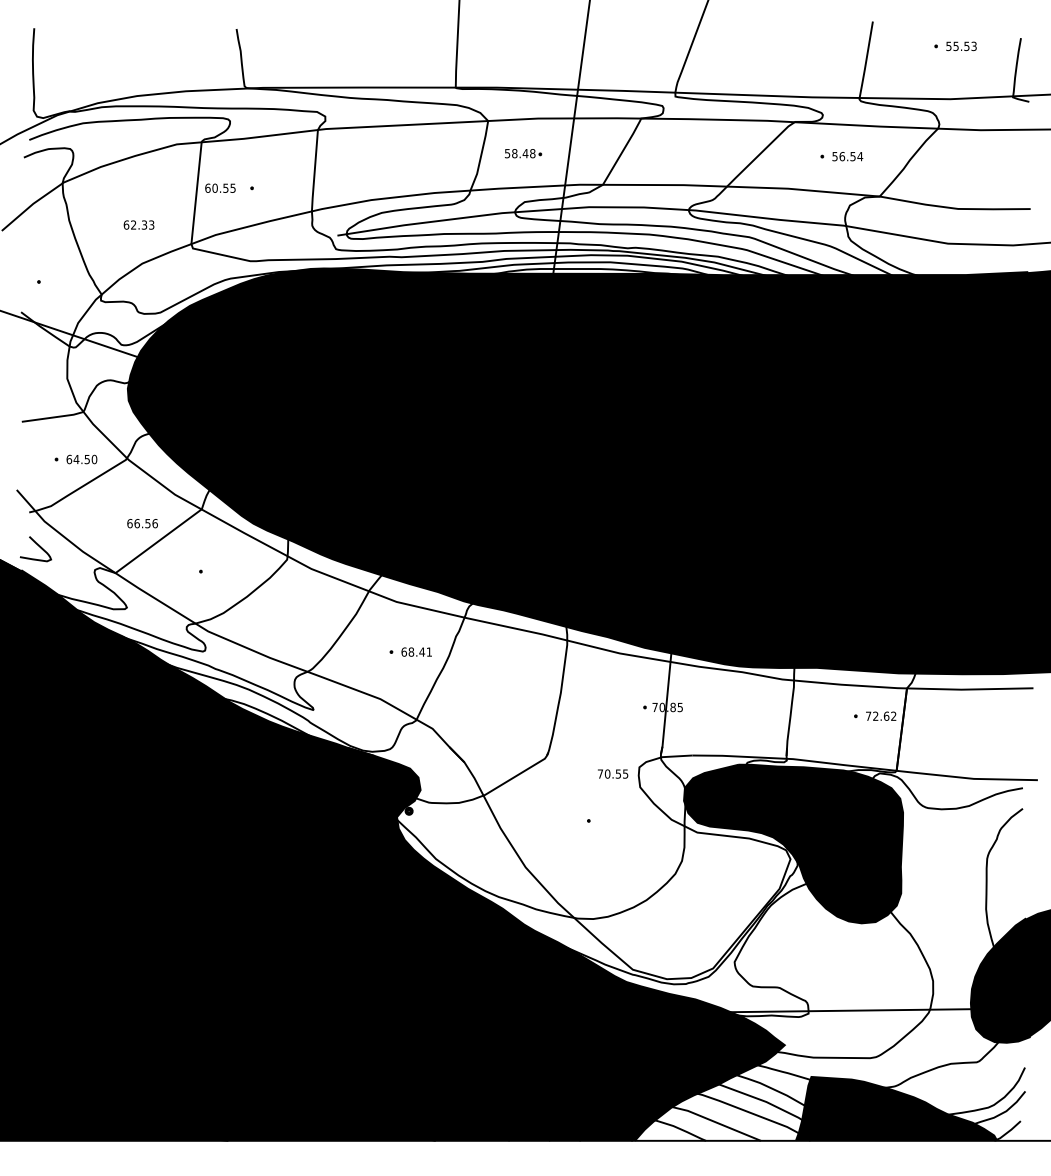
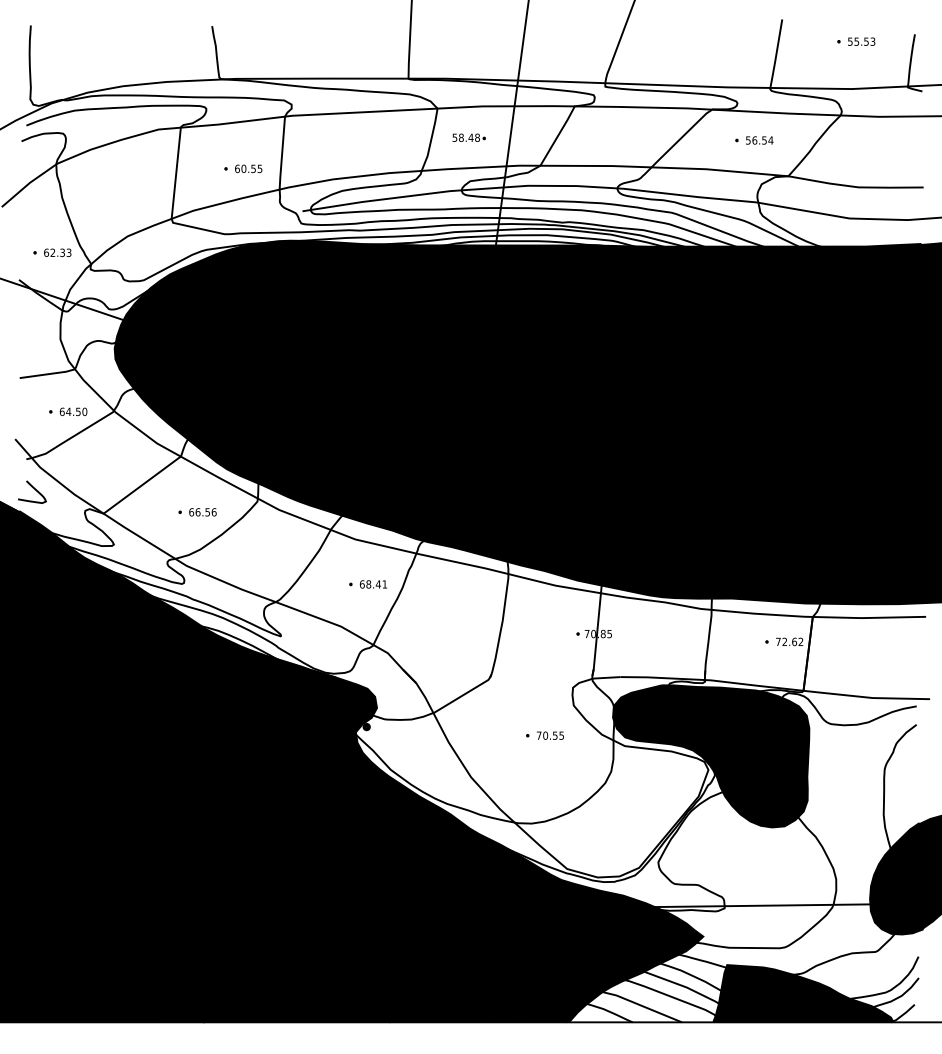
text: (220, 187) -> (248, 168), moved
text: (138, 224) -> (57, 252), moved
text: (142, 523) -> (202, 512), moved
text: (613, 773) -> (550, 735), moved

